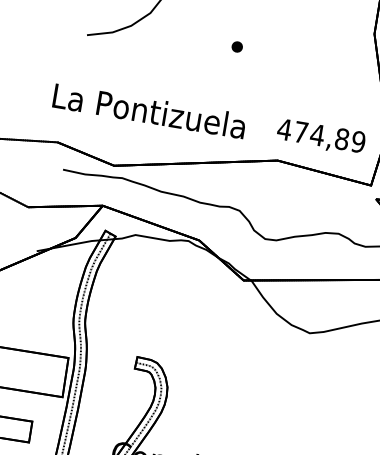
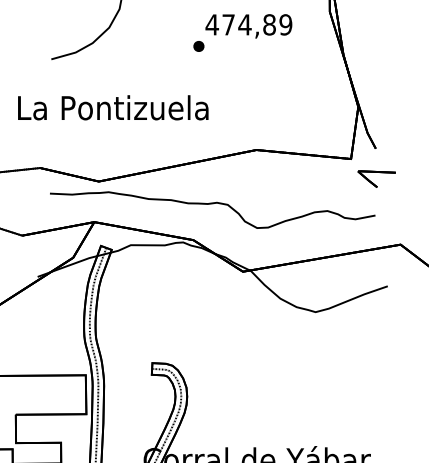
text: (149, 110) -> (113, 107), moved
text: (320, 137) -> (248, 26), moved

